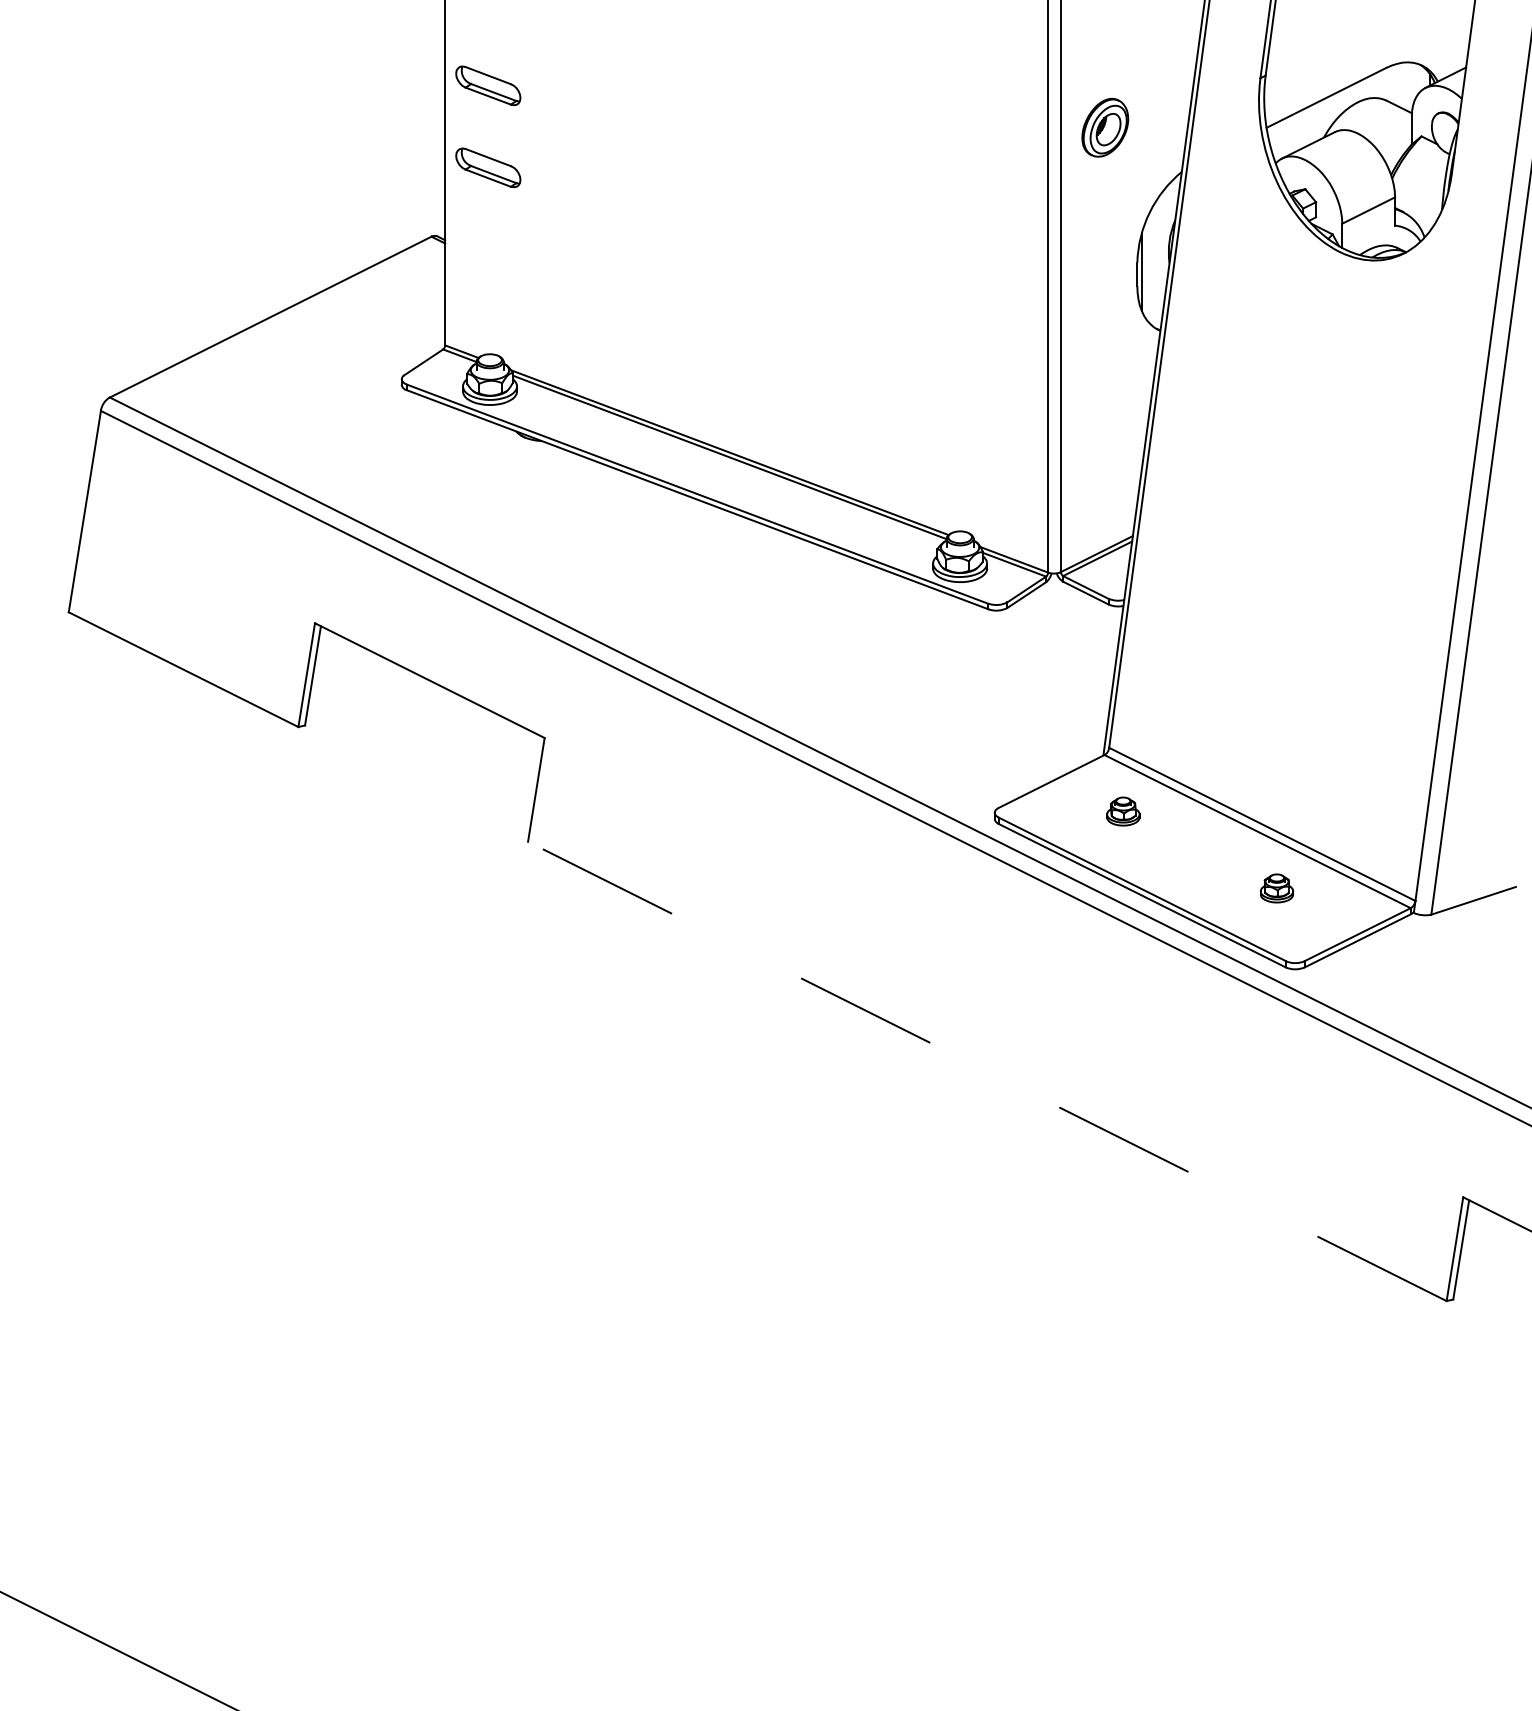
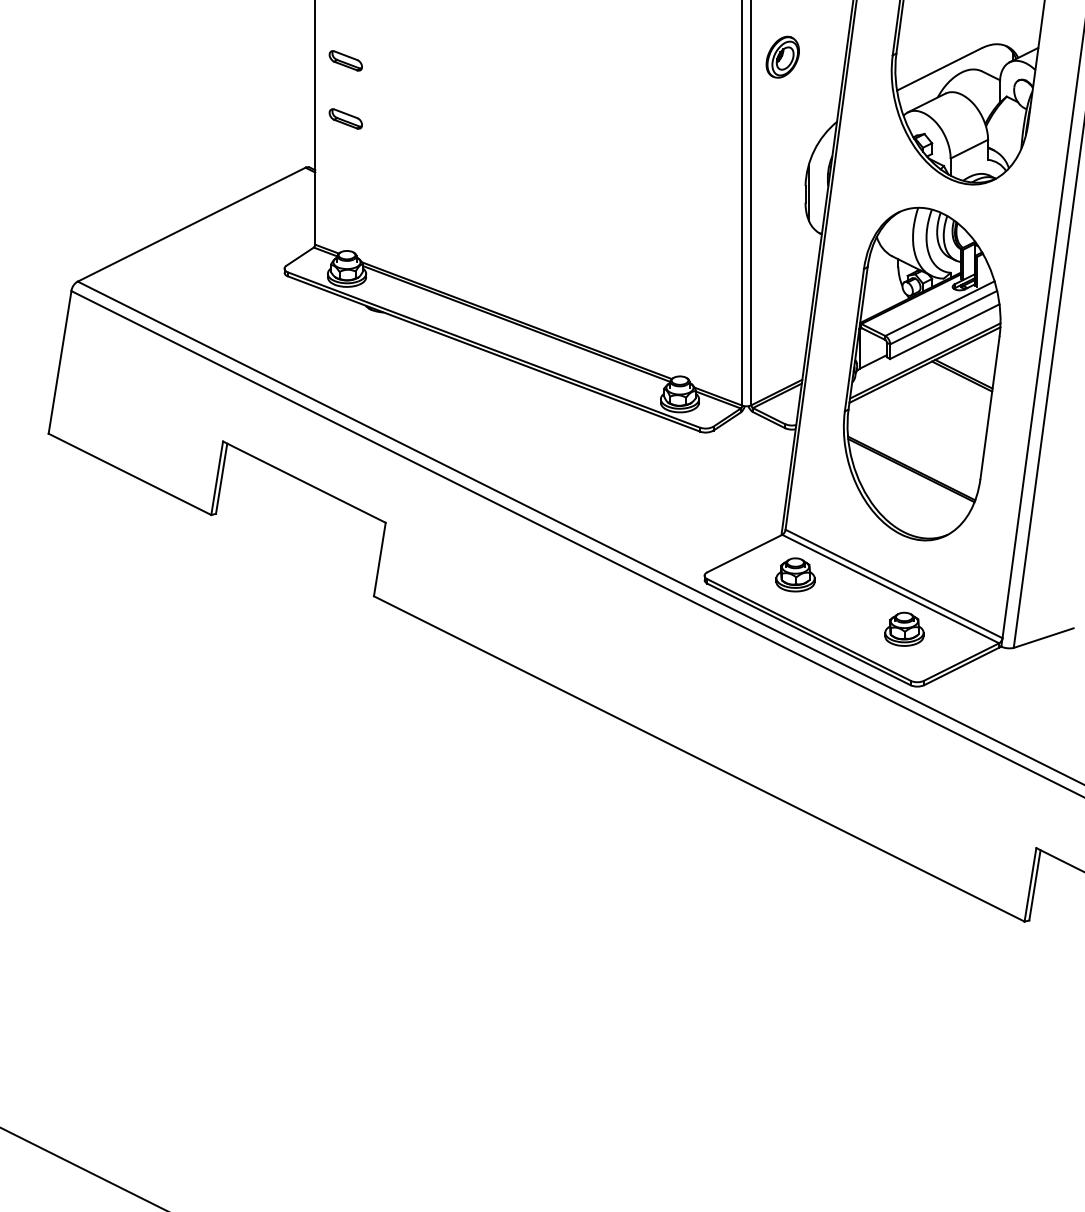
part: (488, 85) -> (345, 60), size x0.71
part: (1105, 127) -> (782, 57), moved
part: (488, 167) -> (345, 118), size x0.71
part: (1301, 527) -> (921, 373), added
part: (1123, 811) -> (795, 574), size x1.67
part: (1276, 888) -> (904, 629), size x1.67
line: (986, 1071) -> (698, 758), dashed -> solid

